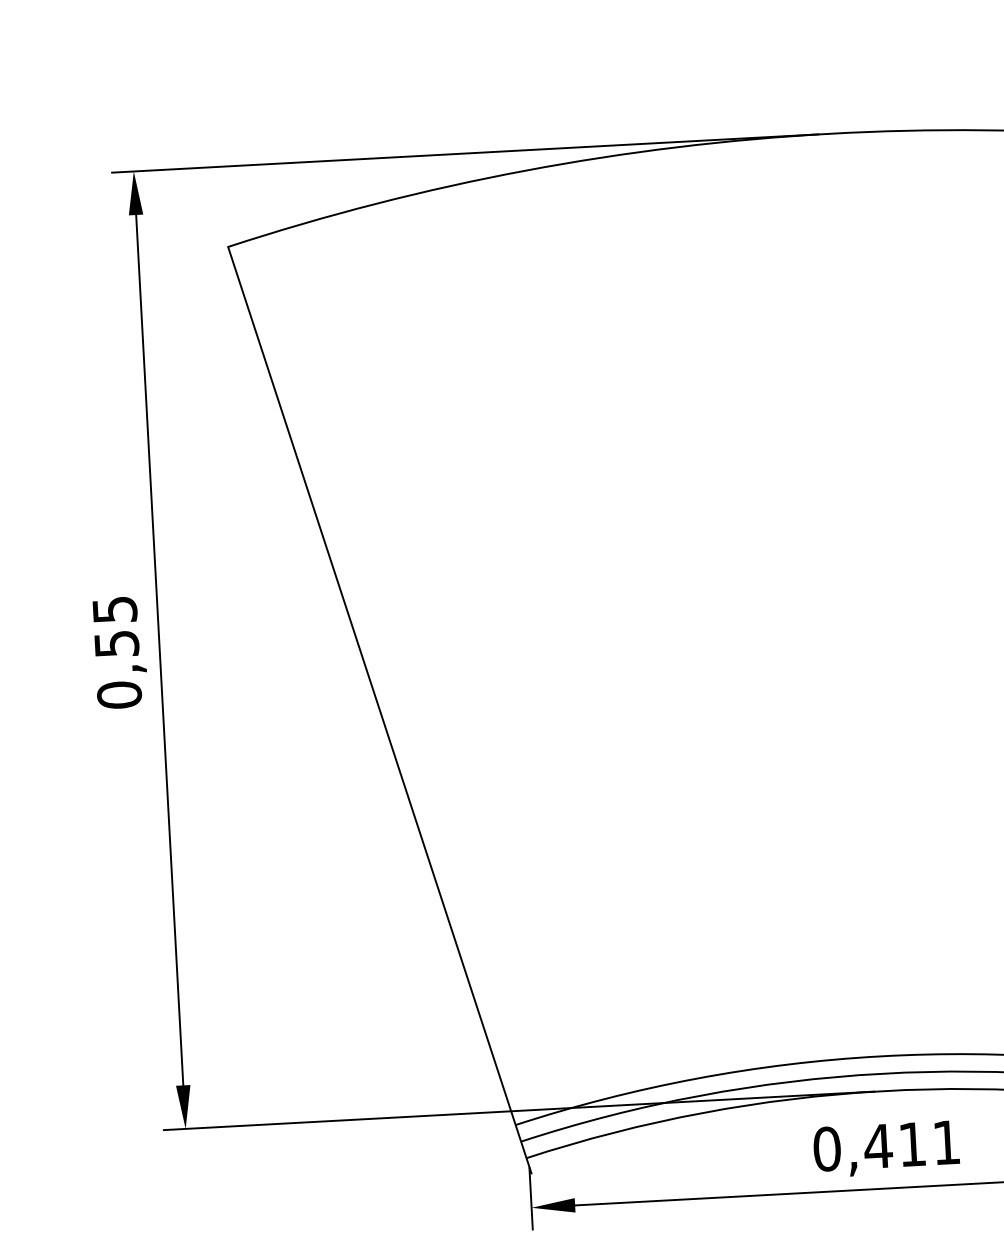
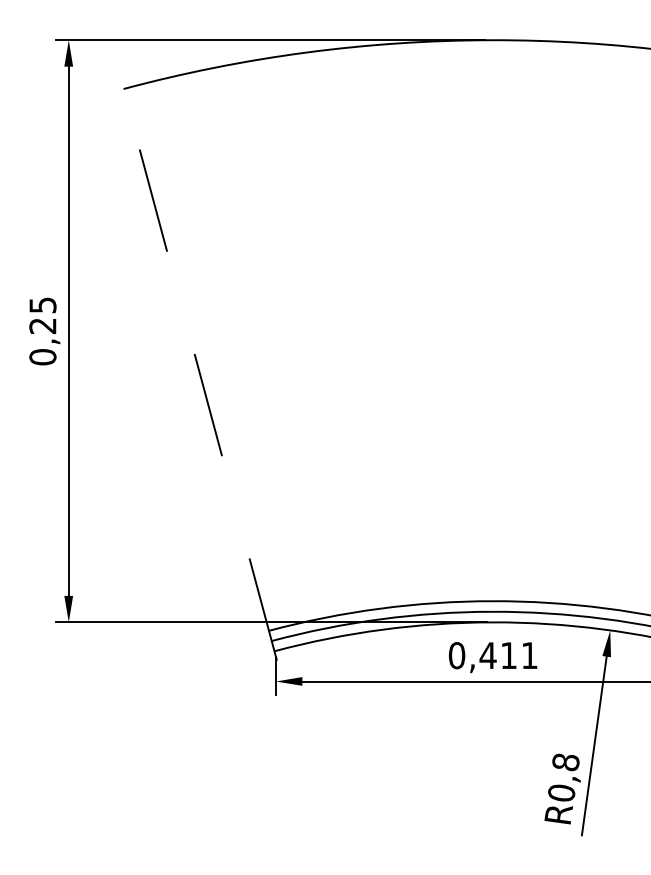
text: (115, 643) -> (42, 325), 0,55 -> 0,25
line: (380, 709) -> (200, 374), solid -> dashed

